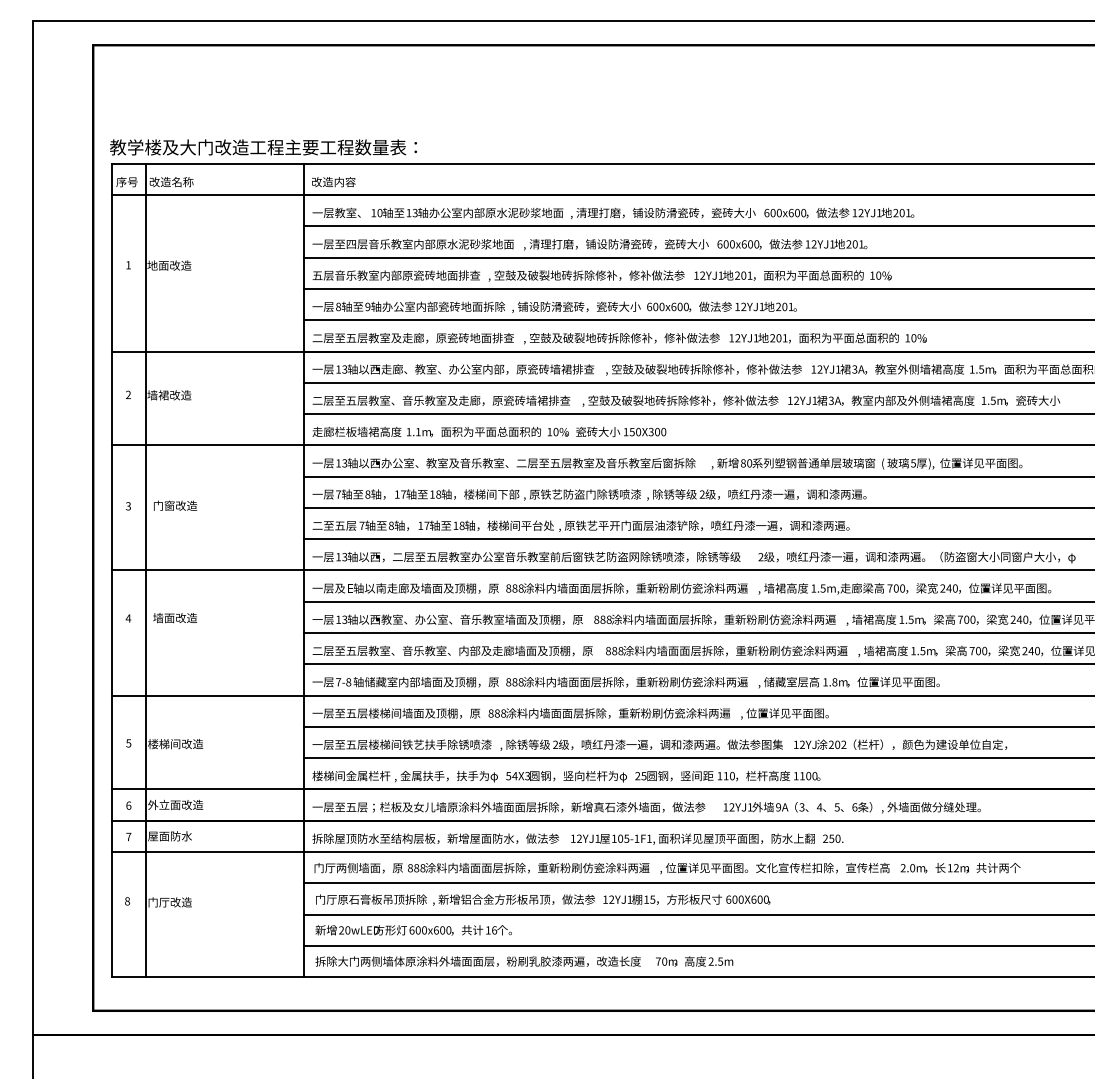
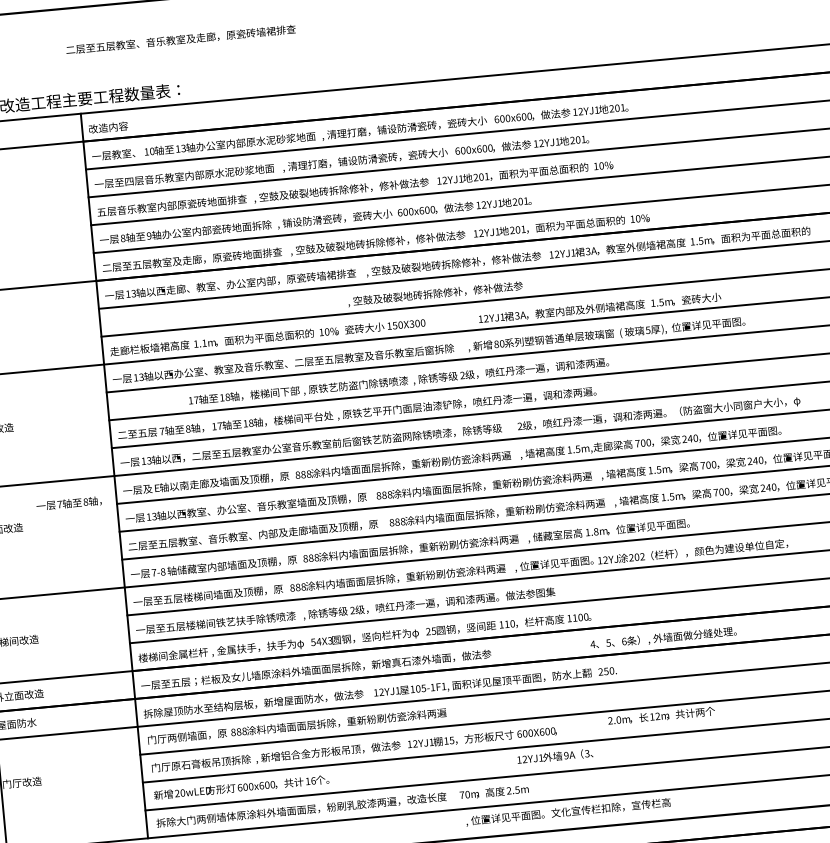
text: (441, 400) -> (180, 39), moved
text: (924, 400) -> (600, 307), moved
text: (348, 494) -> (68, 503), moved
text: (900, 744) -> (692, 551), moved
text: (765, 807) -> (554, 756), moved
text: (774, 868) -> (567, 812), moved
text: (960, 868) -> (661, 716), moved

